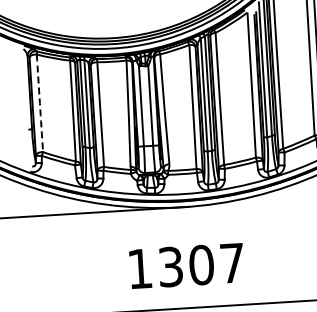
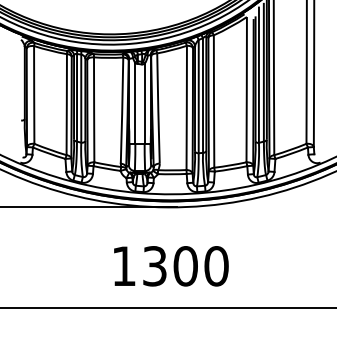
arc: (40, 102) -> (34, 94), dashed -> solid
text: (232, 263) -> (216, 266), 1307 -> 1300

